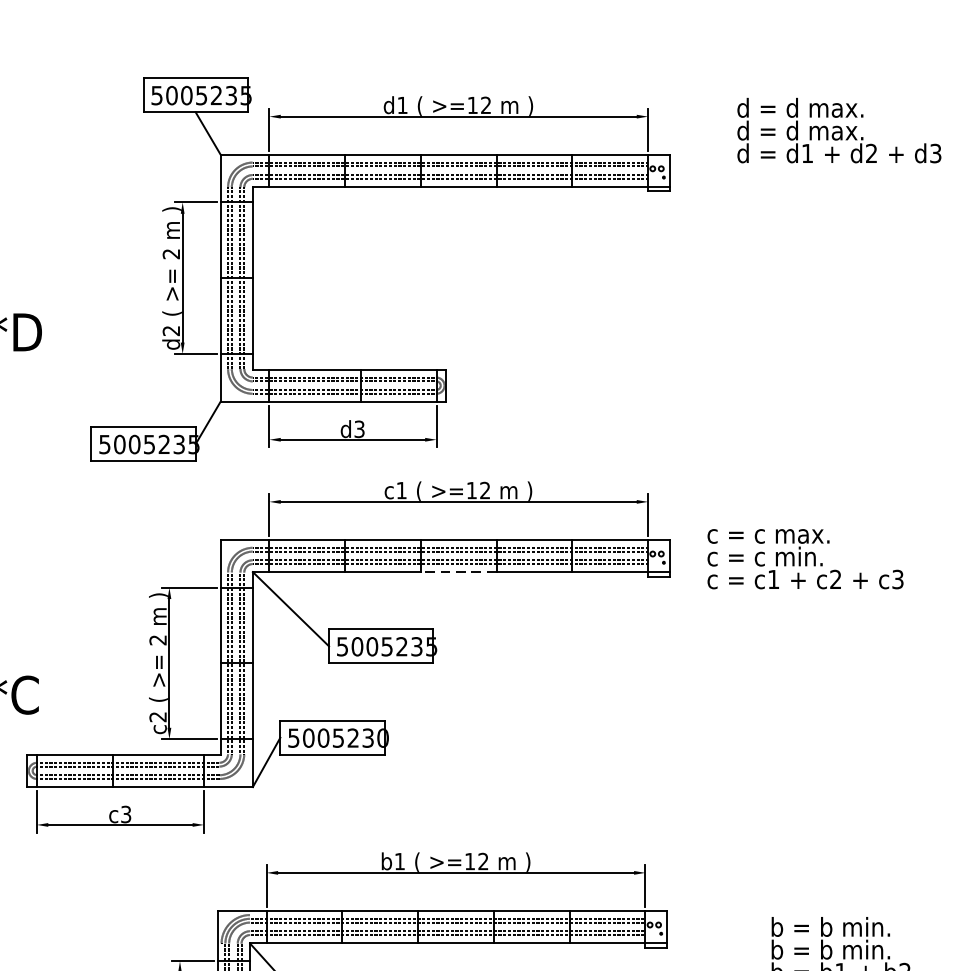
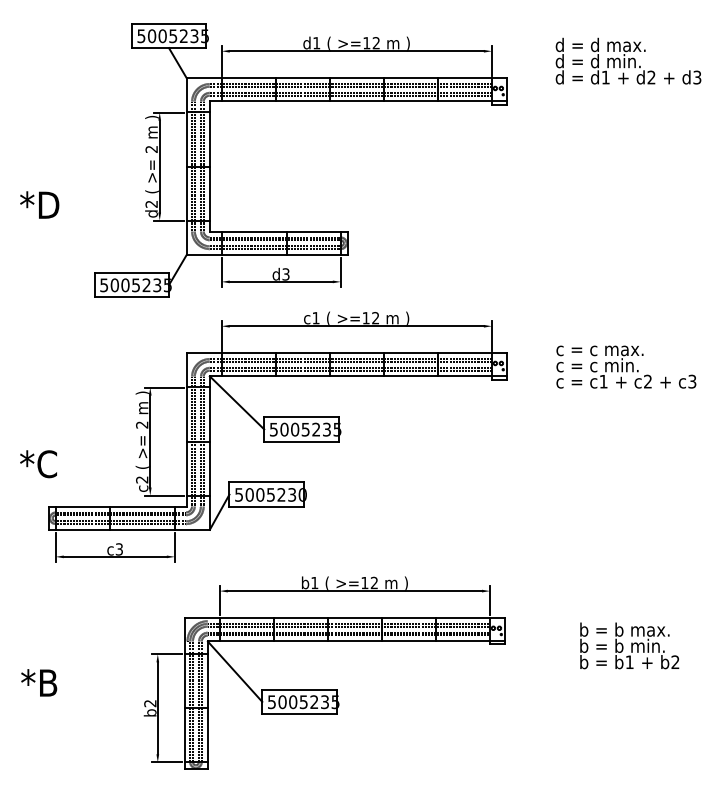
text: (847, 131) -> (634, 61), d = d max. -> d = d min.
text: (805, 558) -> (626, 366), moved
line: (458, 572) -> (356, 376), dashed -> solid
text: (881, 926) -> (658, 629), b = b min. -> b = b max.

